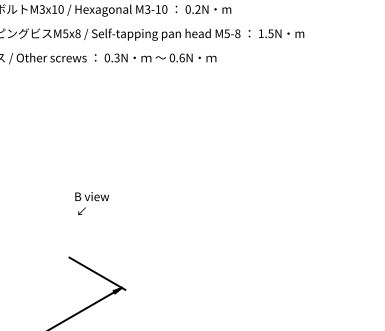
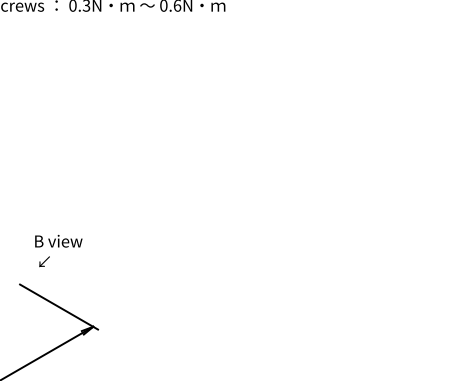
text: (91, 203) -> (57, 250), moved

